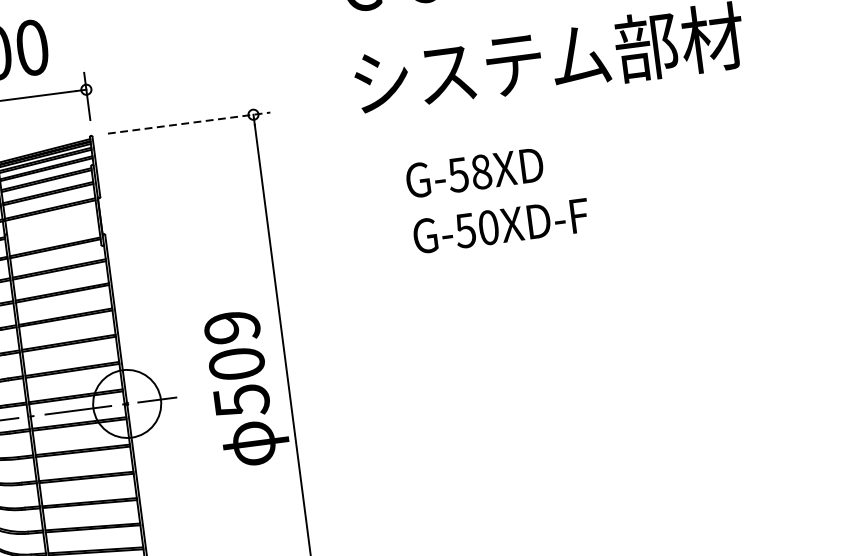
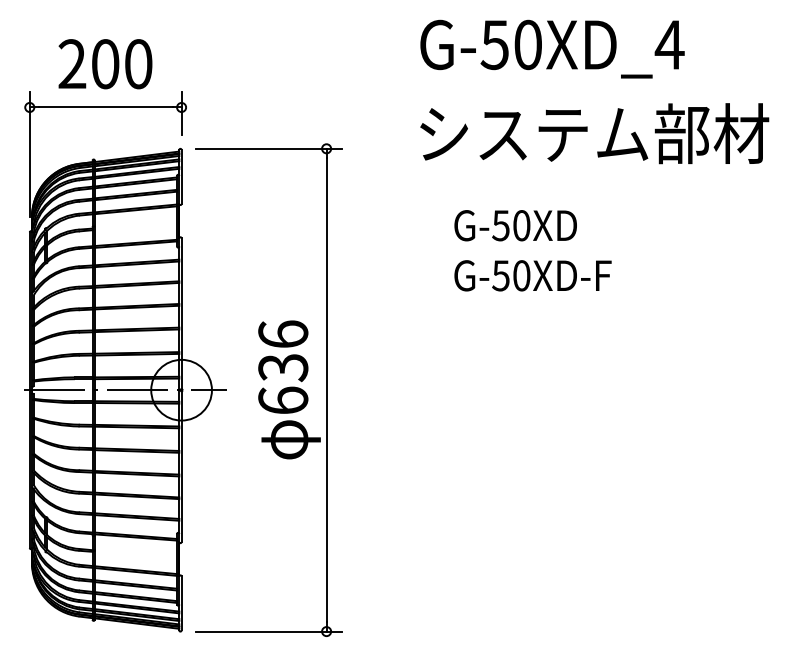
line: (189, 122) -> (269, 148), dashed -> solid
text: (481, 171) -> (521, 225), G-58XD -> G-50XD
text: (237, 364) -> (283, 367), 509 -> 636

